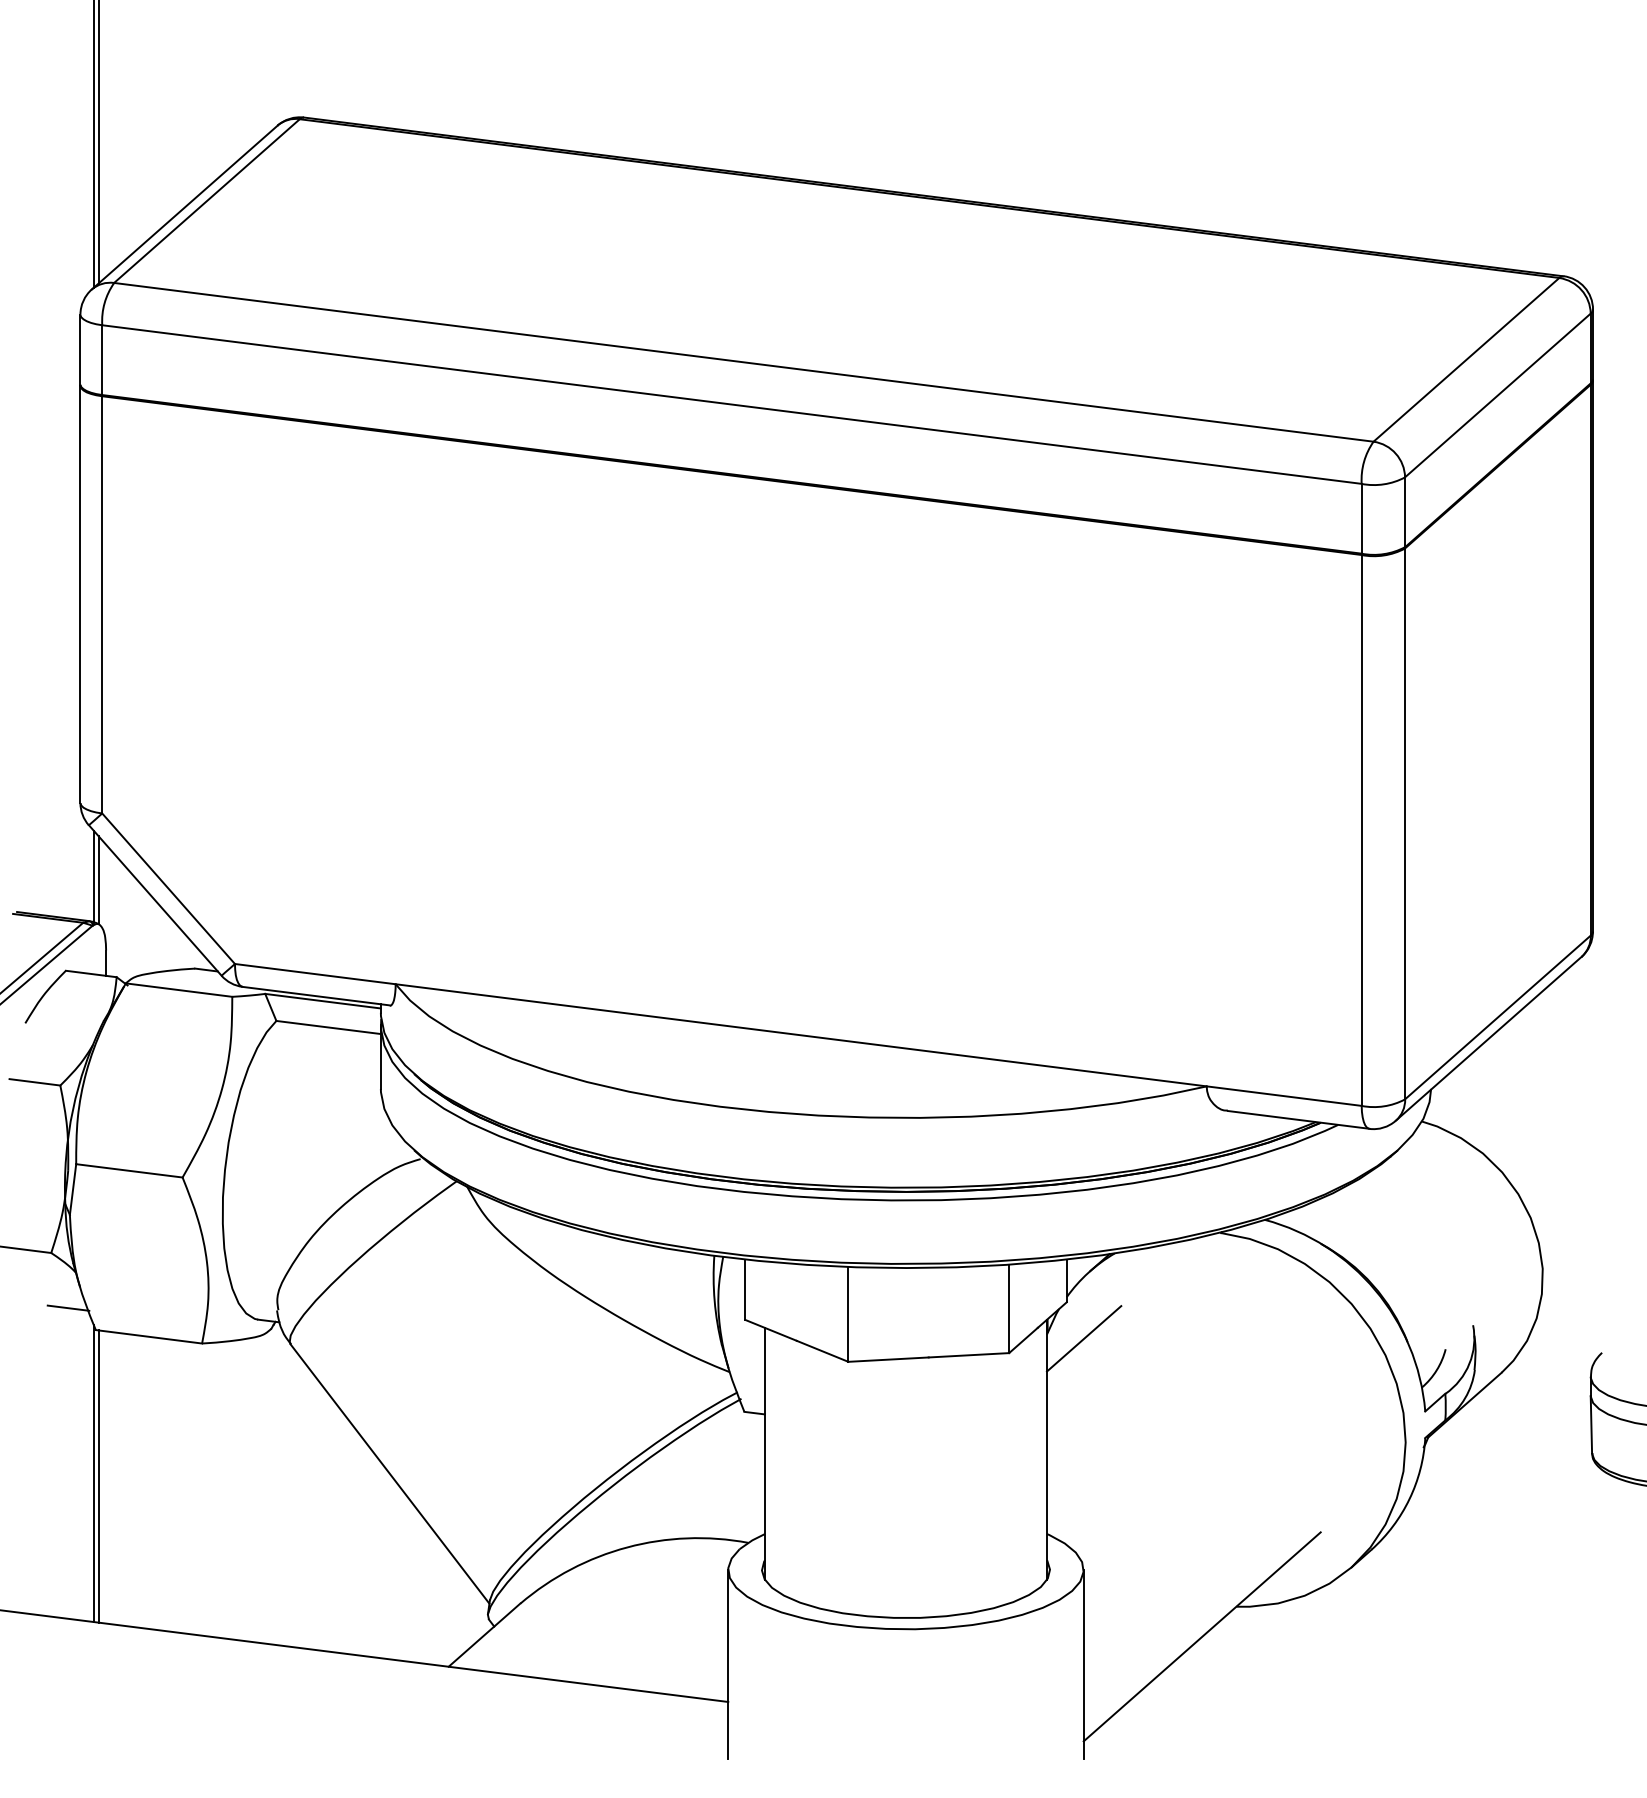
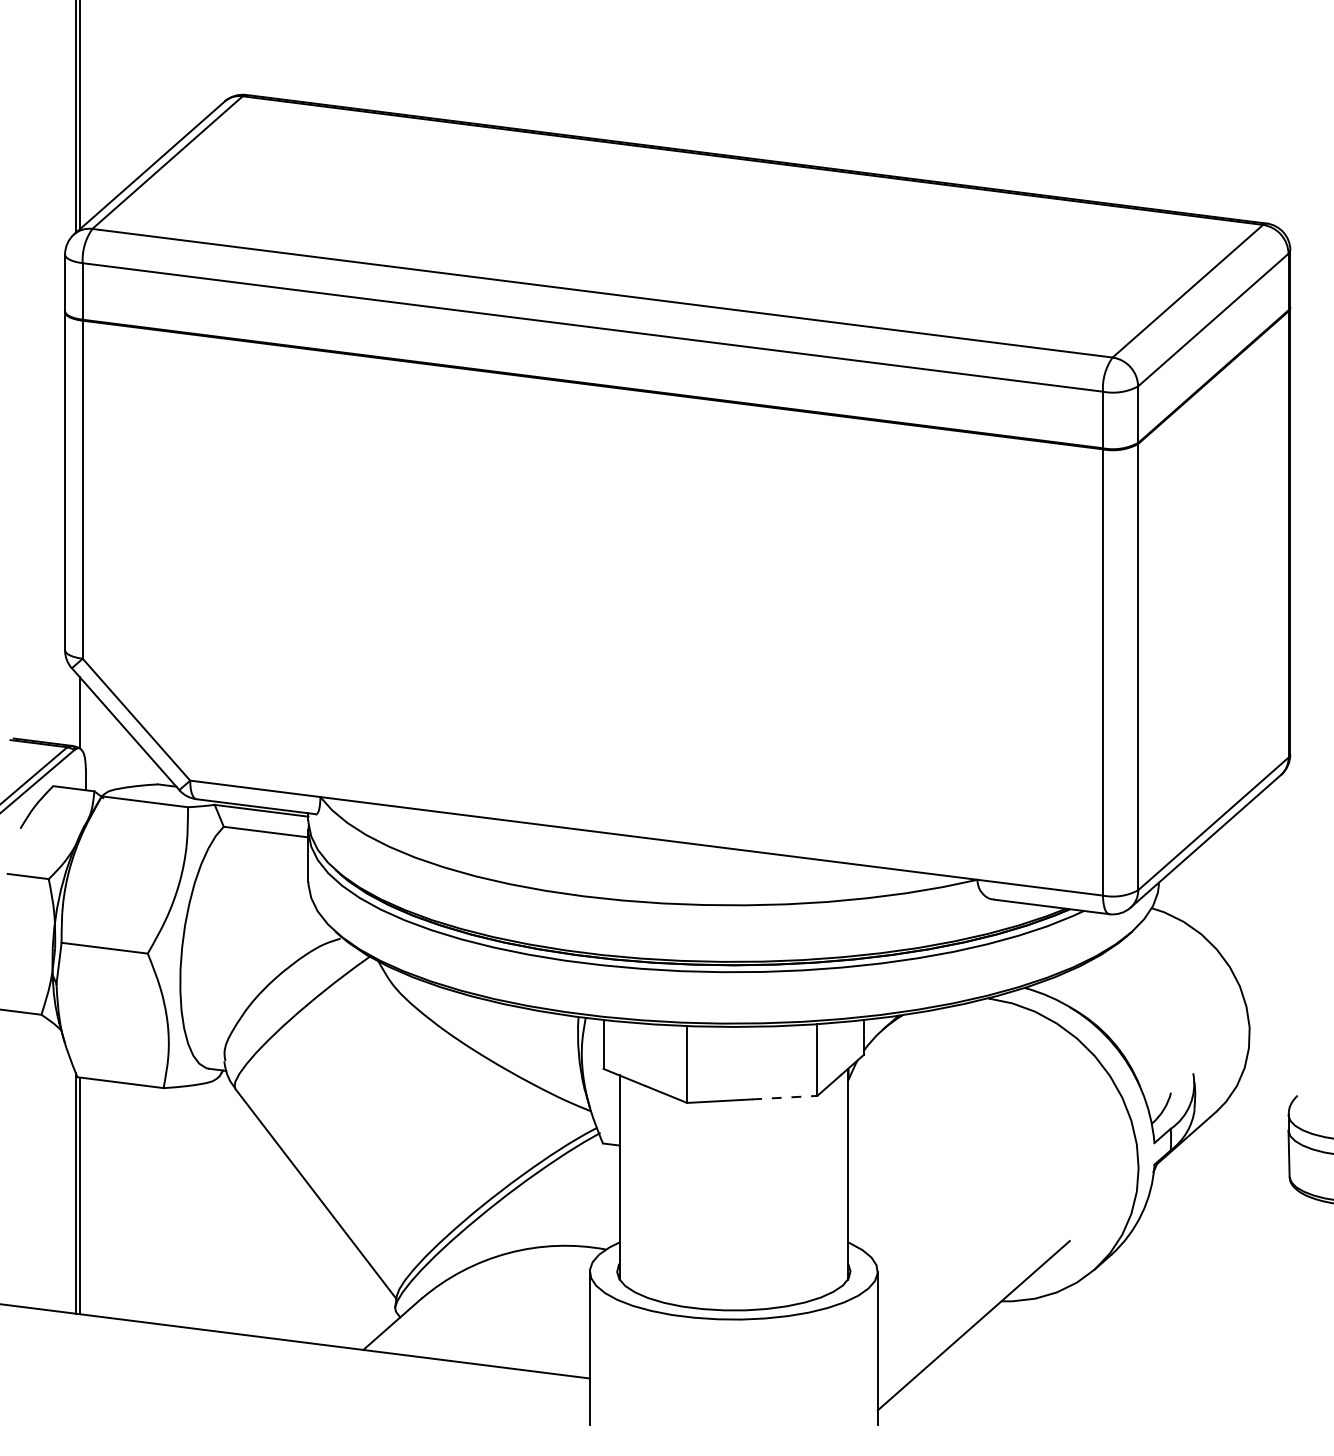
line: (94, 876) -> (76, 709), removed
line: (68, 1307) -> (55, 1058), removed
line: (1083, 1338) -> (877, 1084), removed
line: (969, 1355) -> (785, 1097), solid -> dashed

